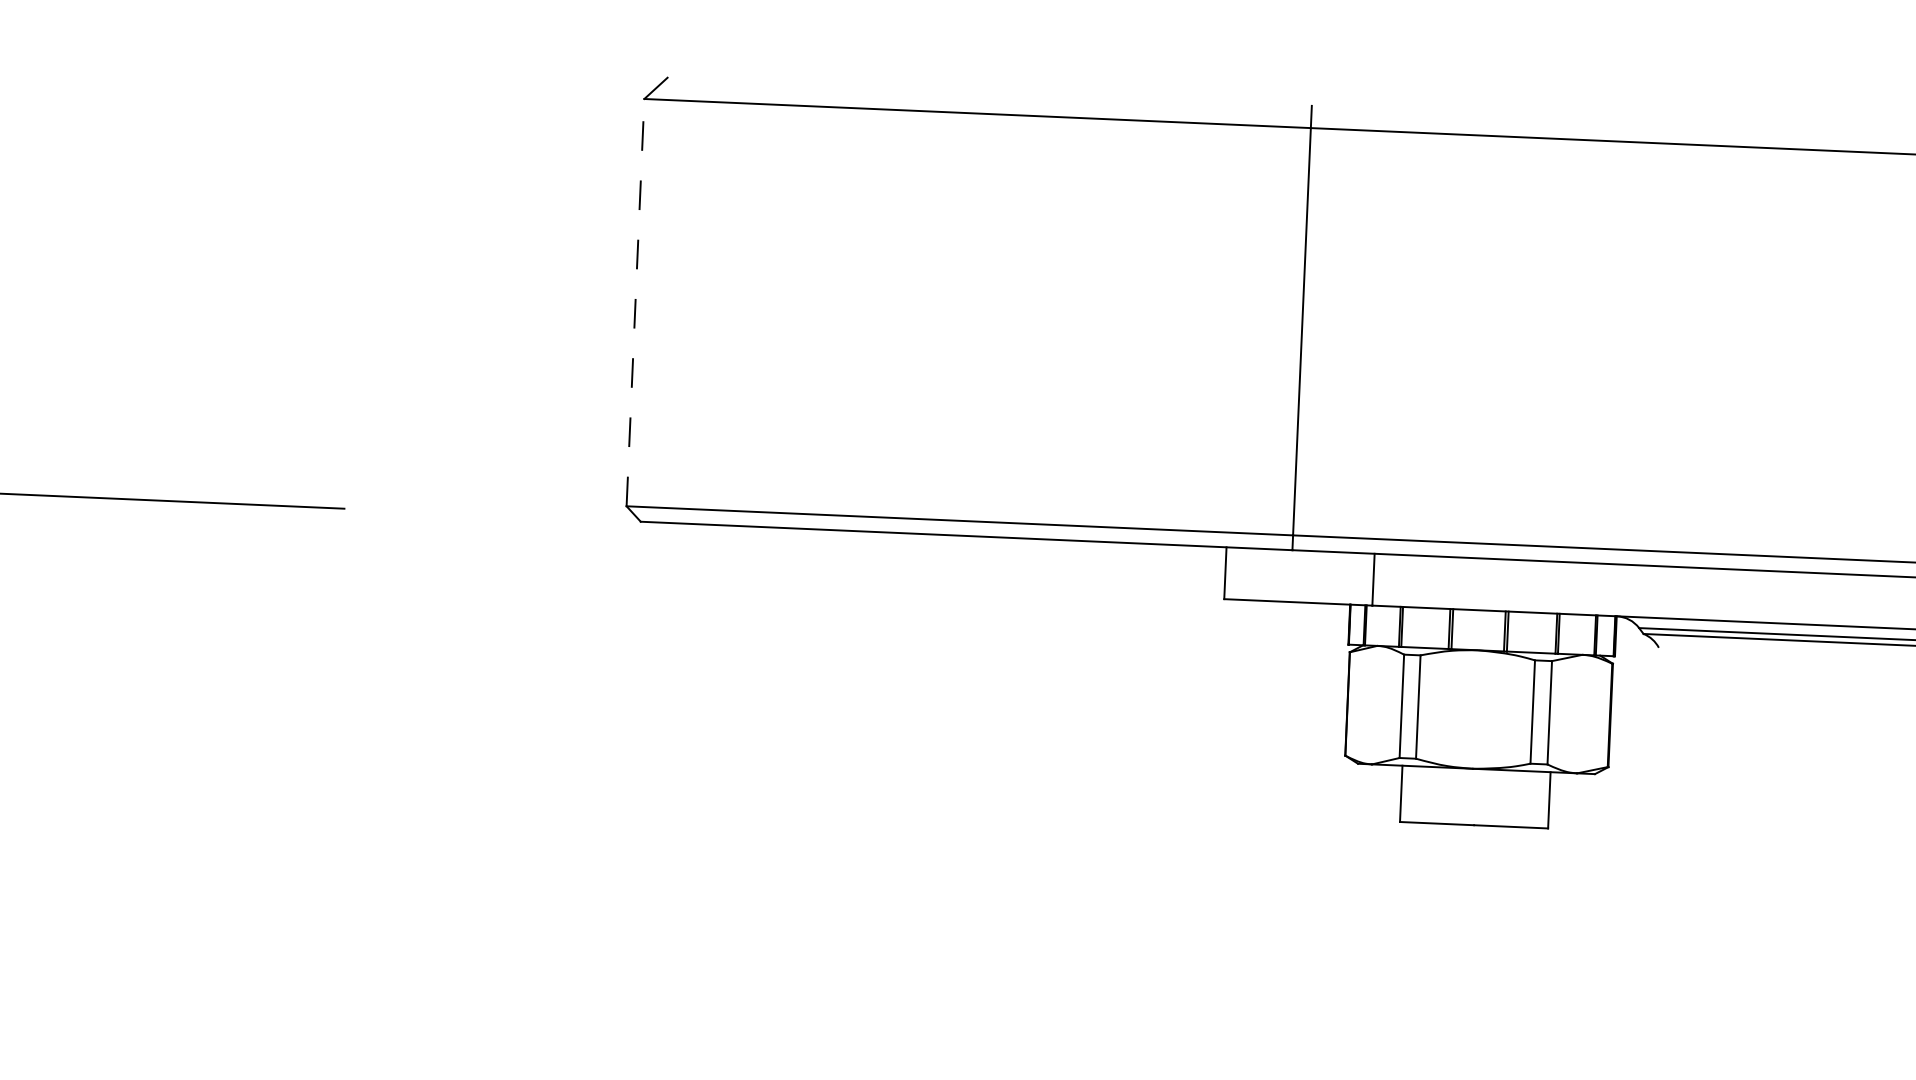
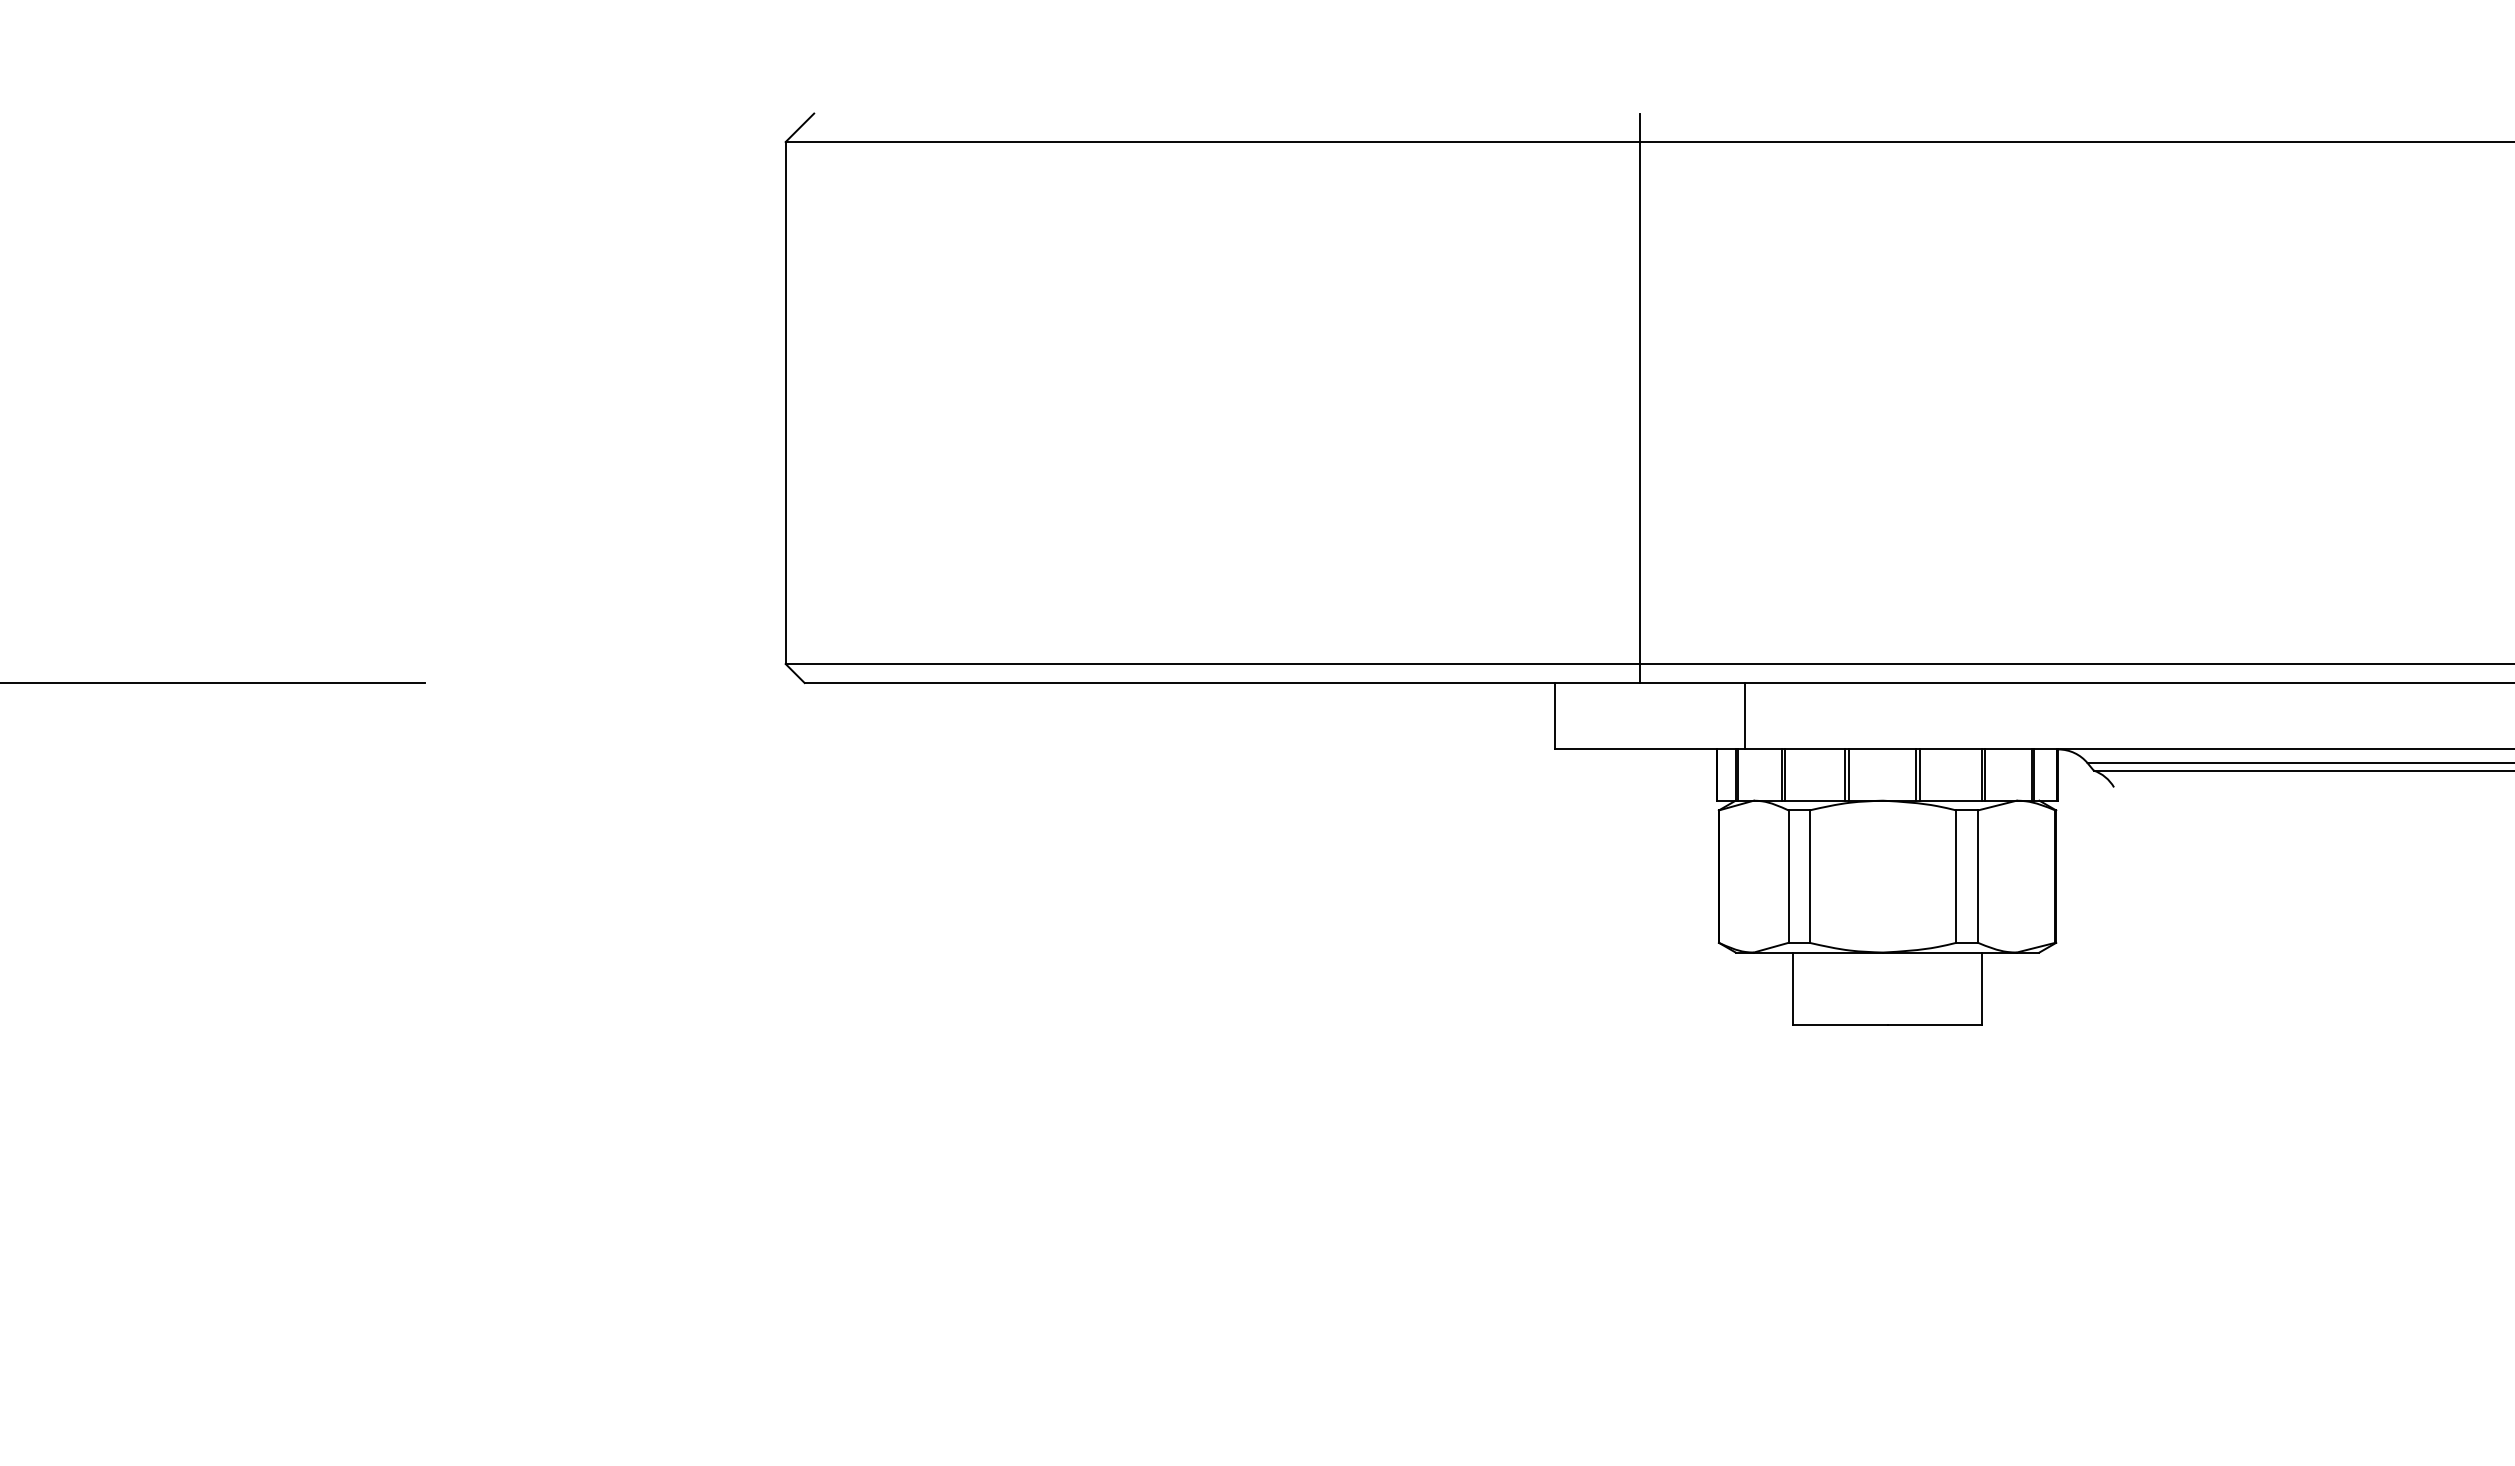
line: (635, 302) -> (785, 403), dashed -> solid

